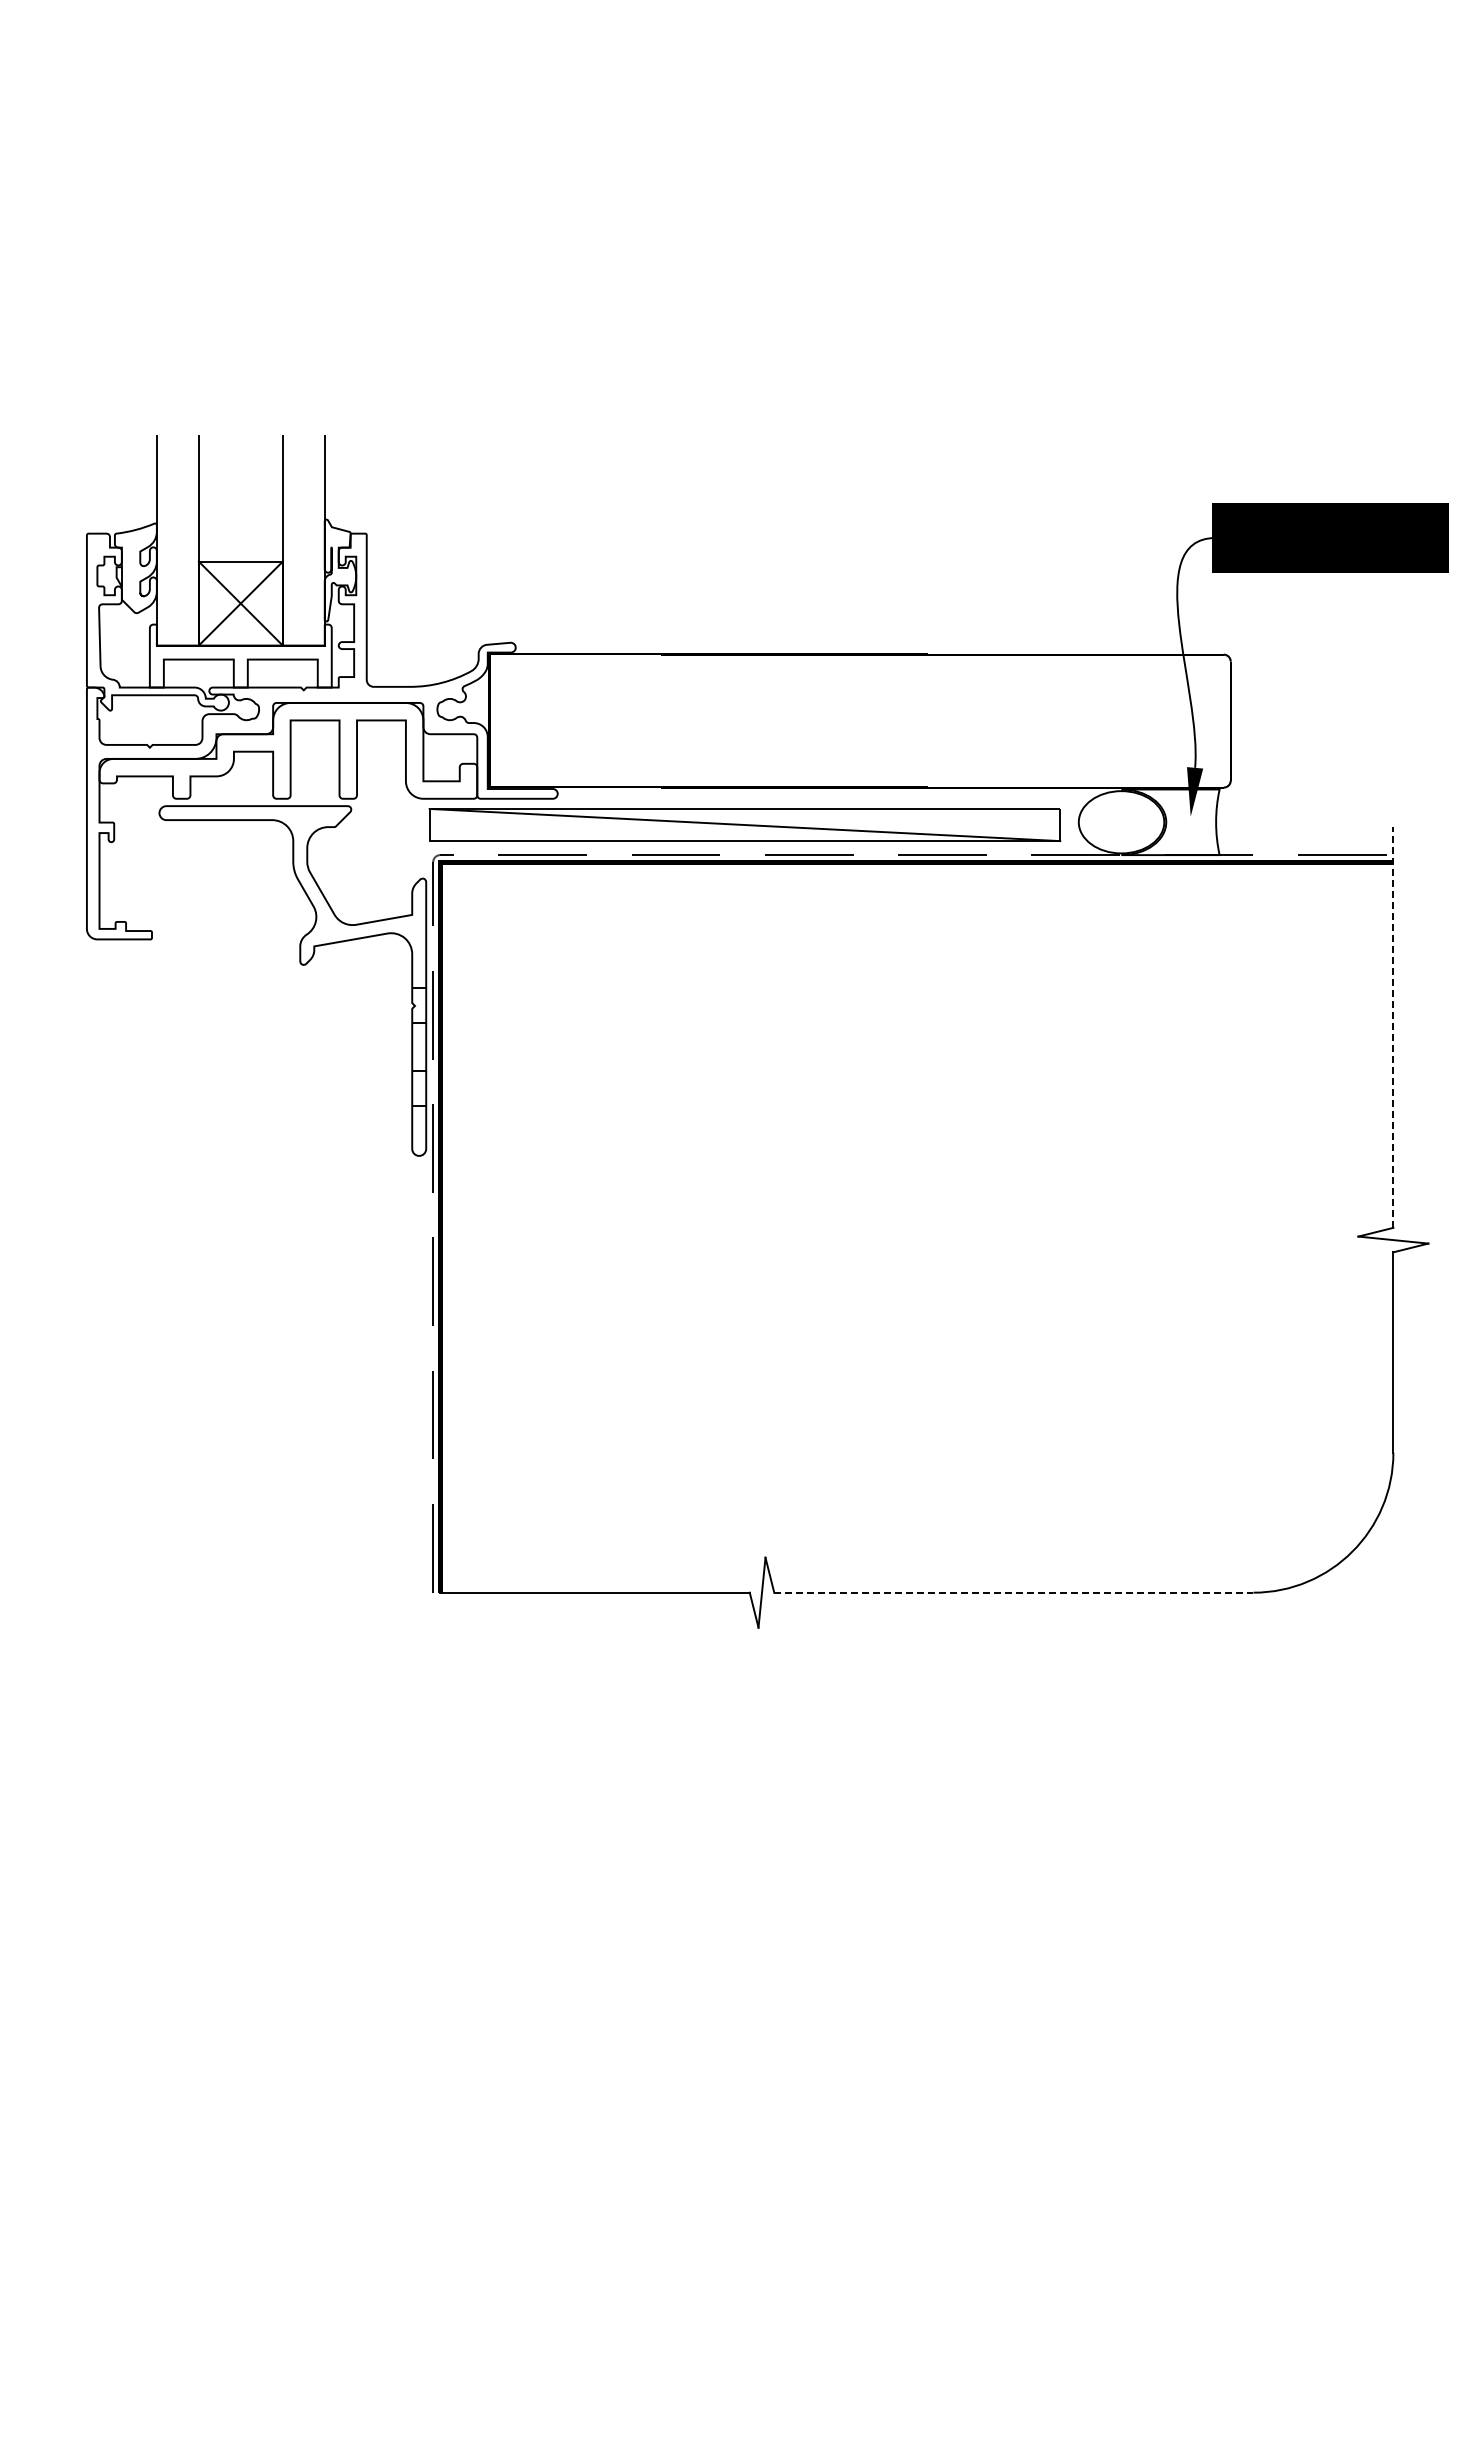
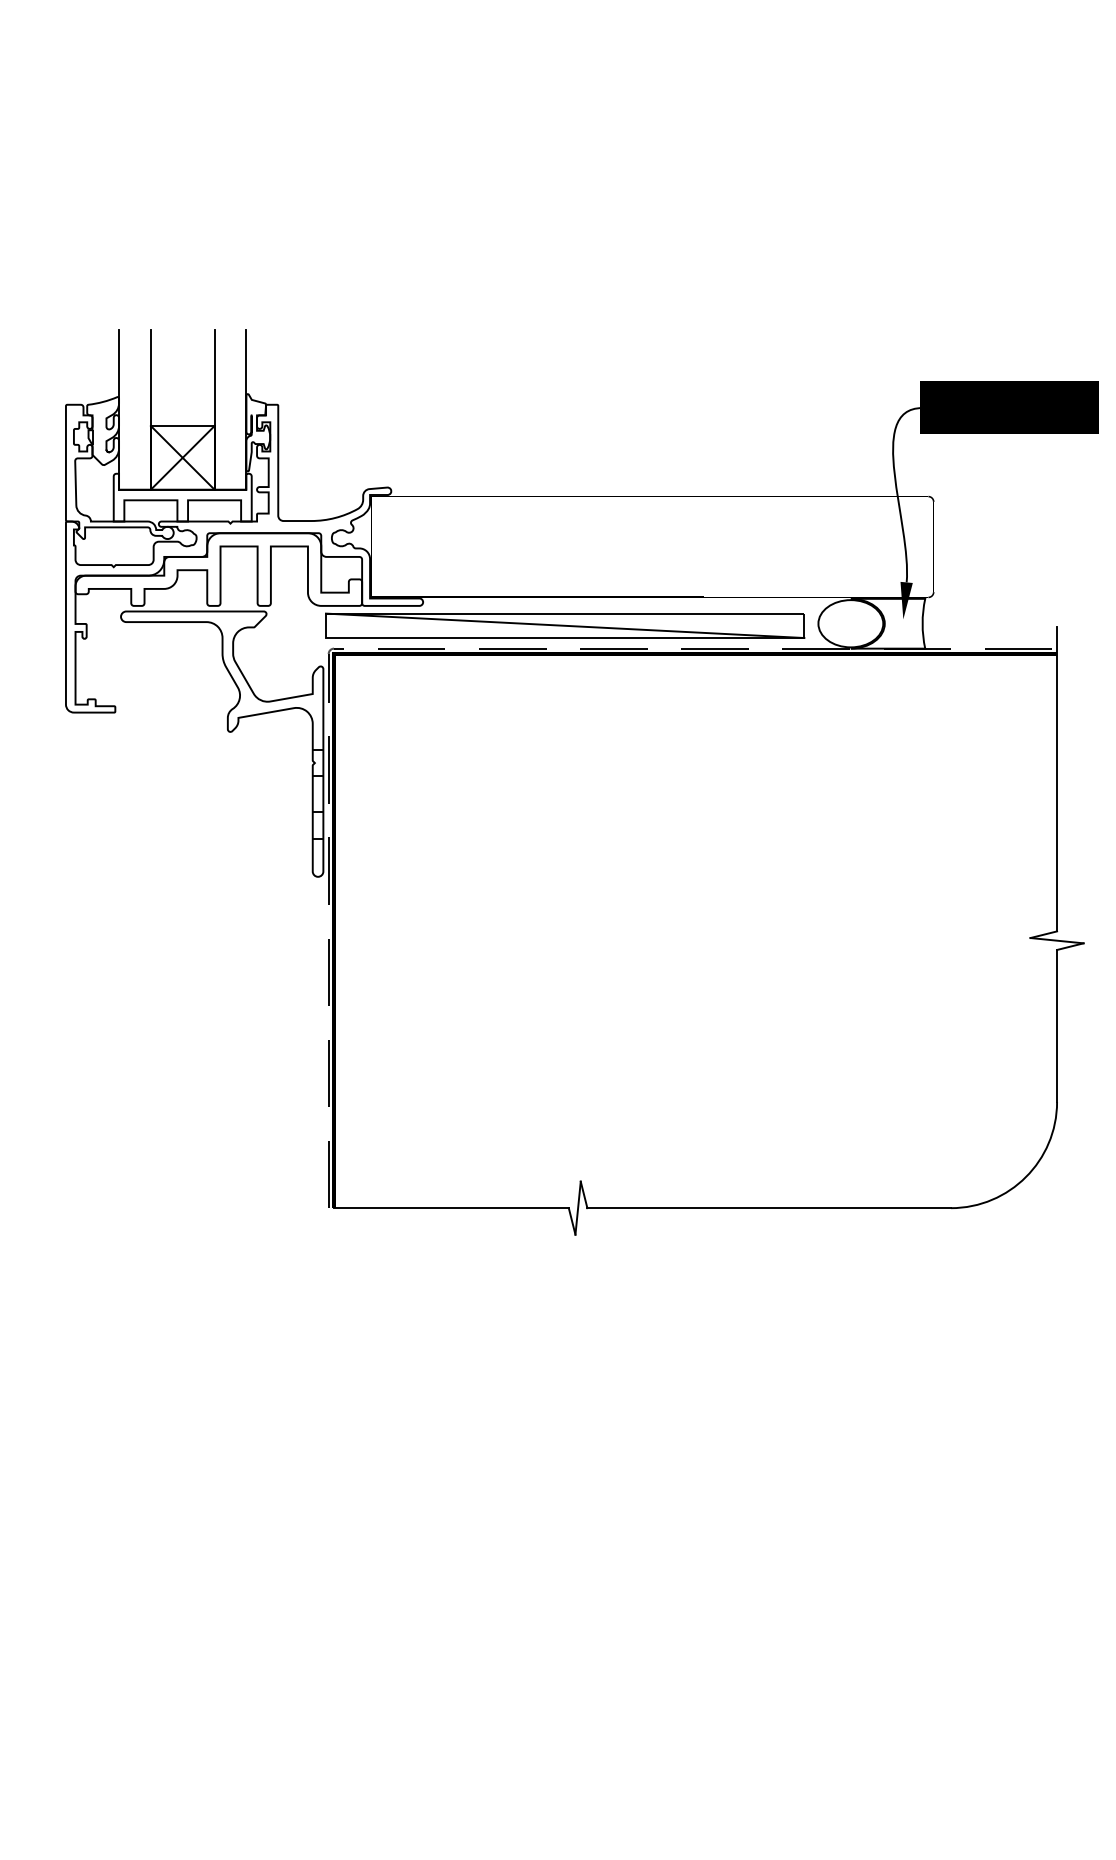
line: (1393, 1026) -> (1057, 778), dashed -> solid
line: (1013, 1592) -> (768, 1208), dashed -> solid

